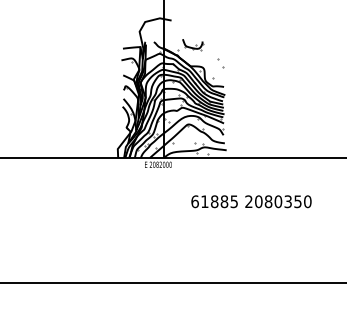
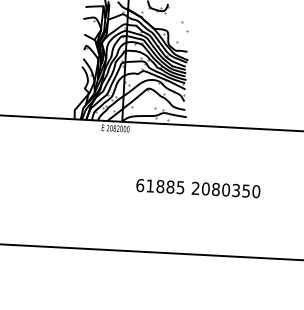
text: (251, 201) -> (198, 188), moved

